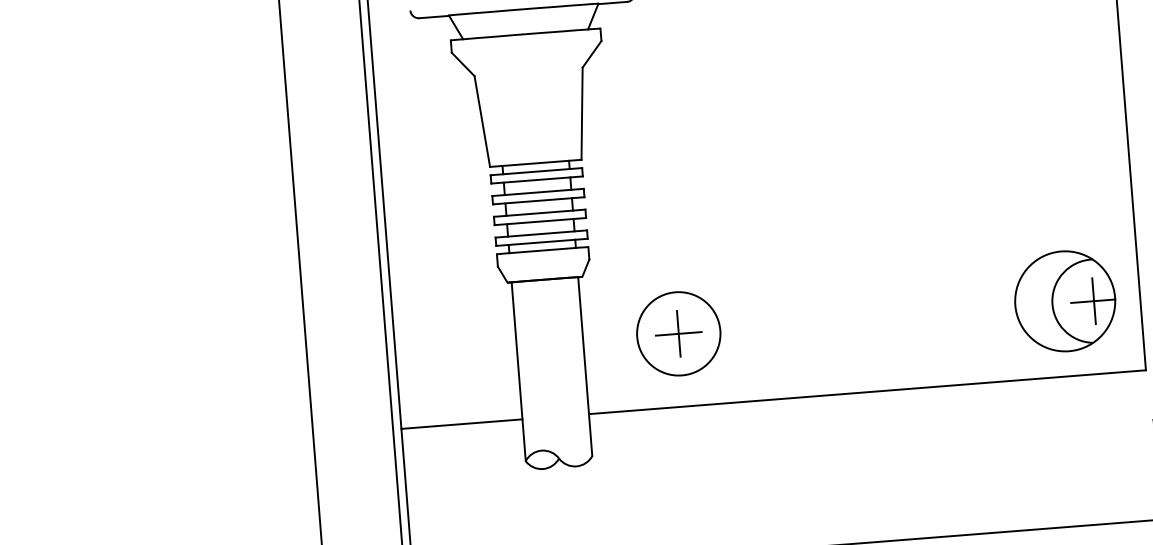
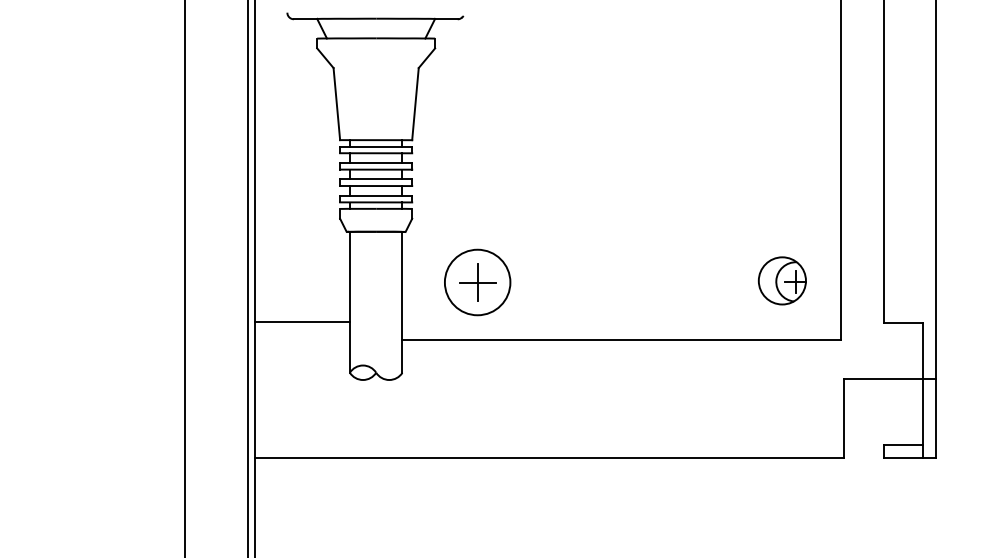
part: (1065, 300) -> (782, 280), size x0.6
line: (460, 423) -> (301, 321), moved

